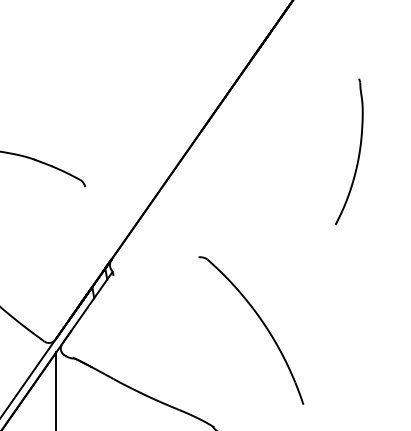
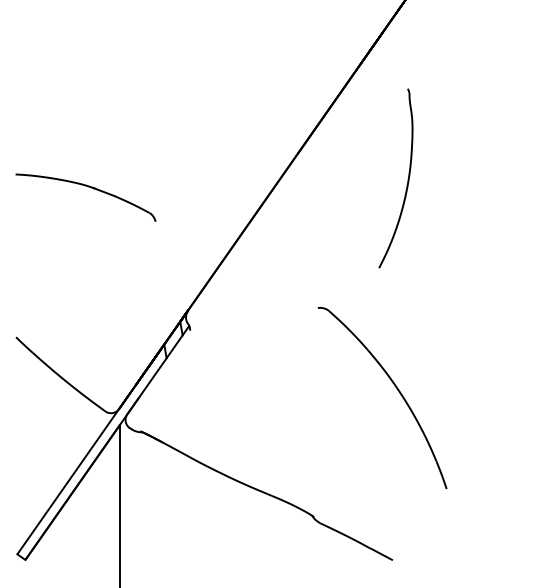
part: (358, 152) -> (407, 179), moved
part: (262, 323) -> (396, 389), moved

